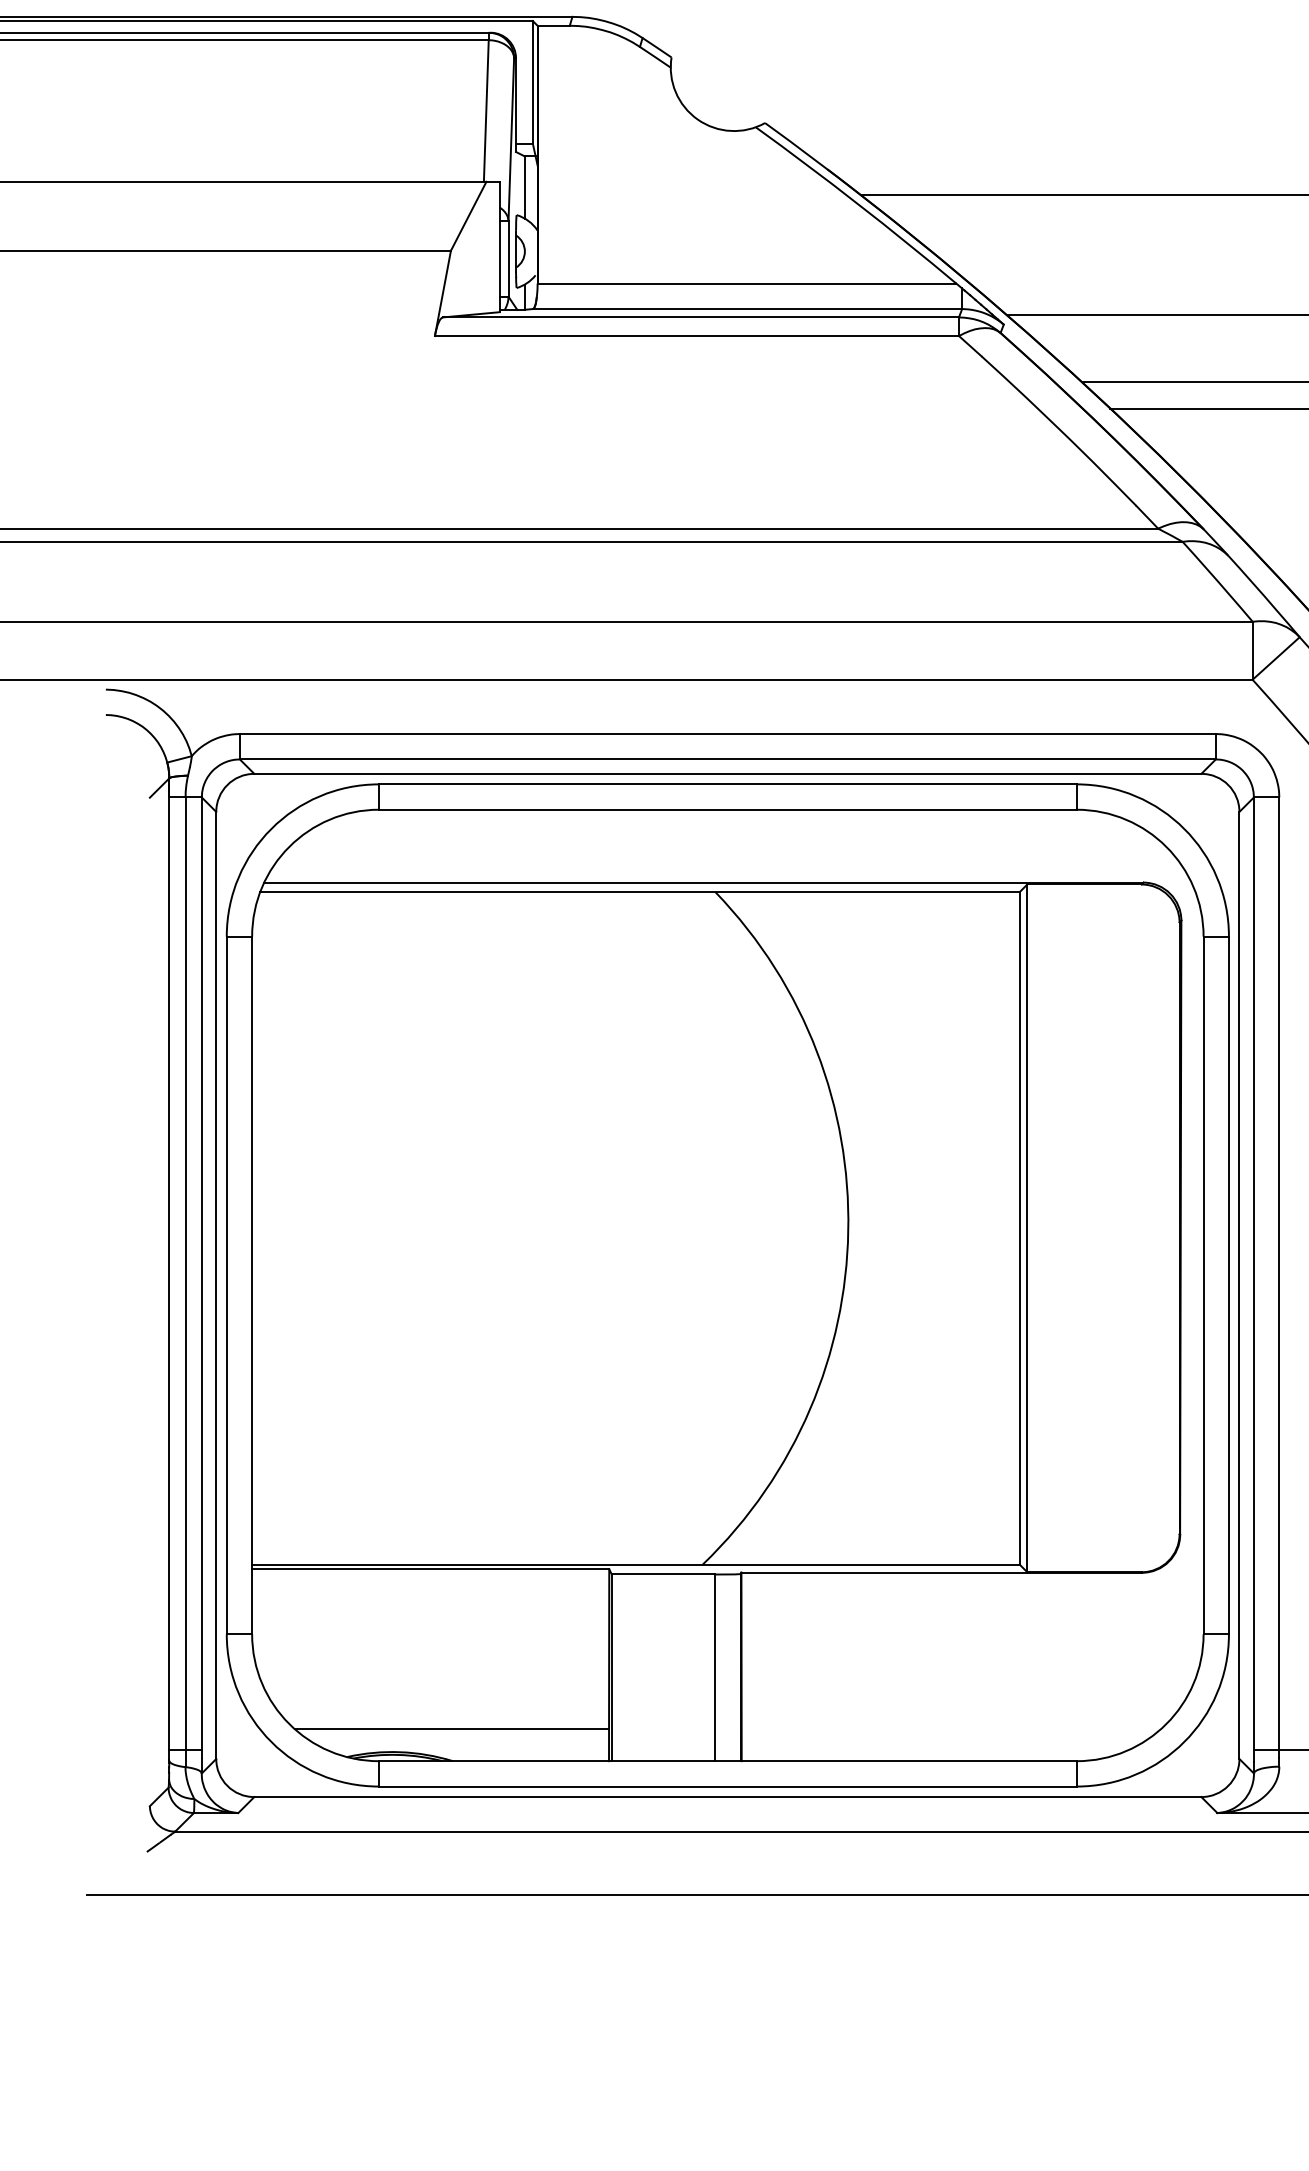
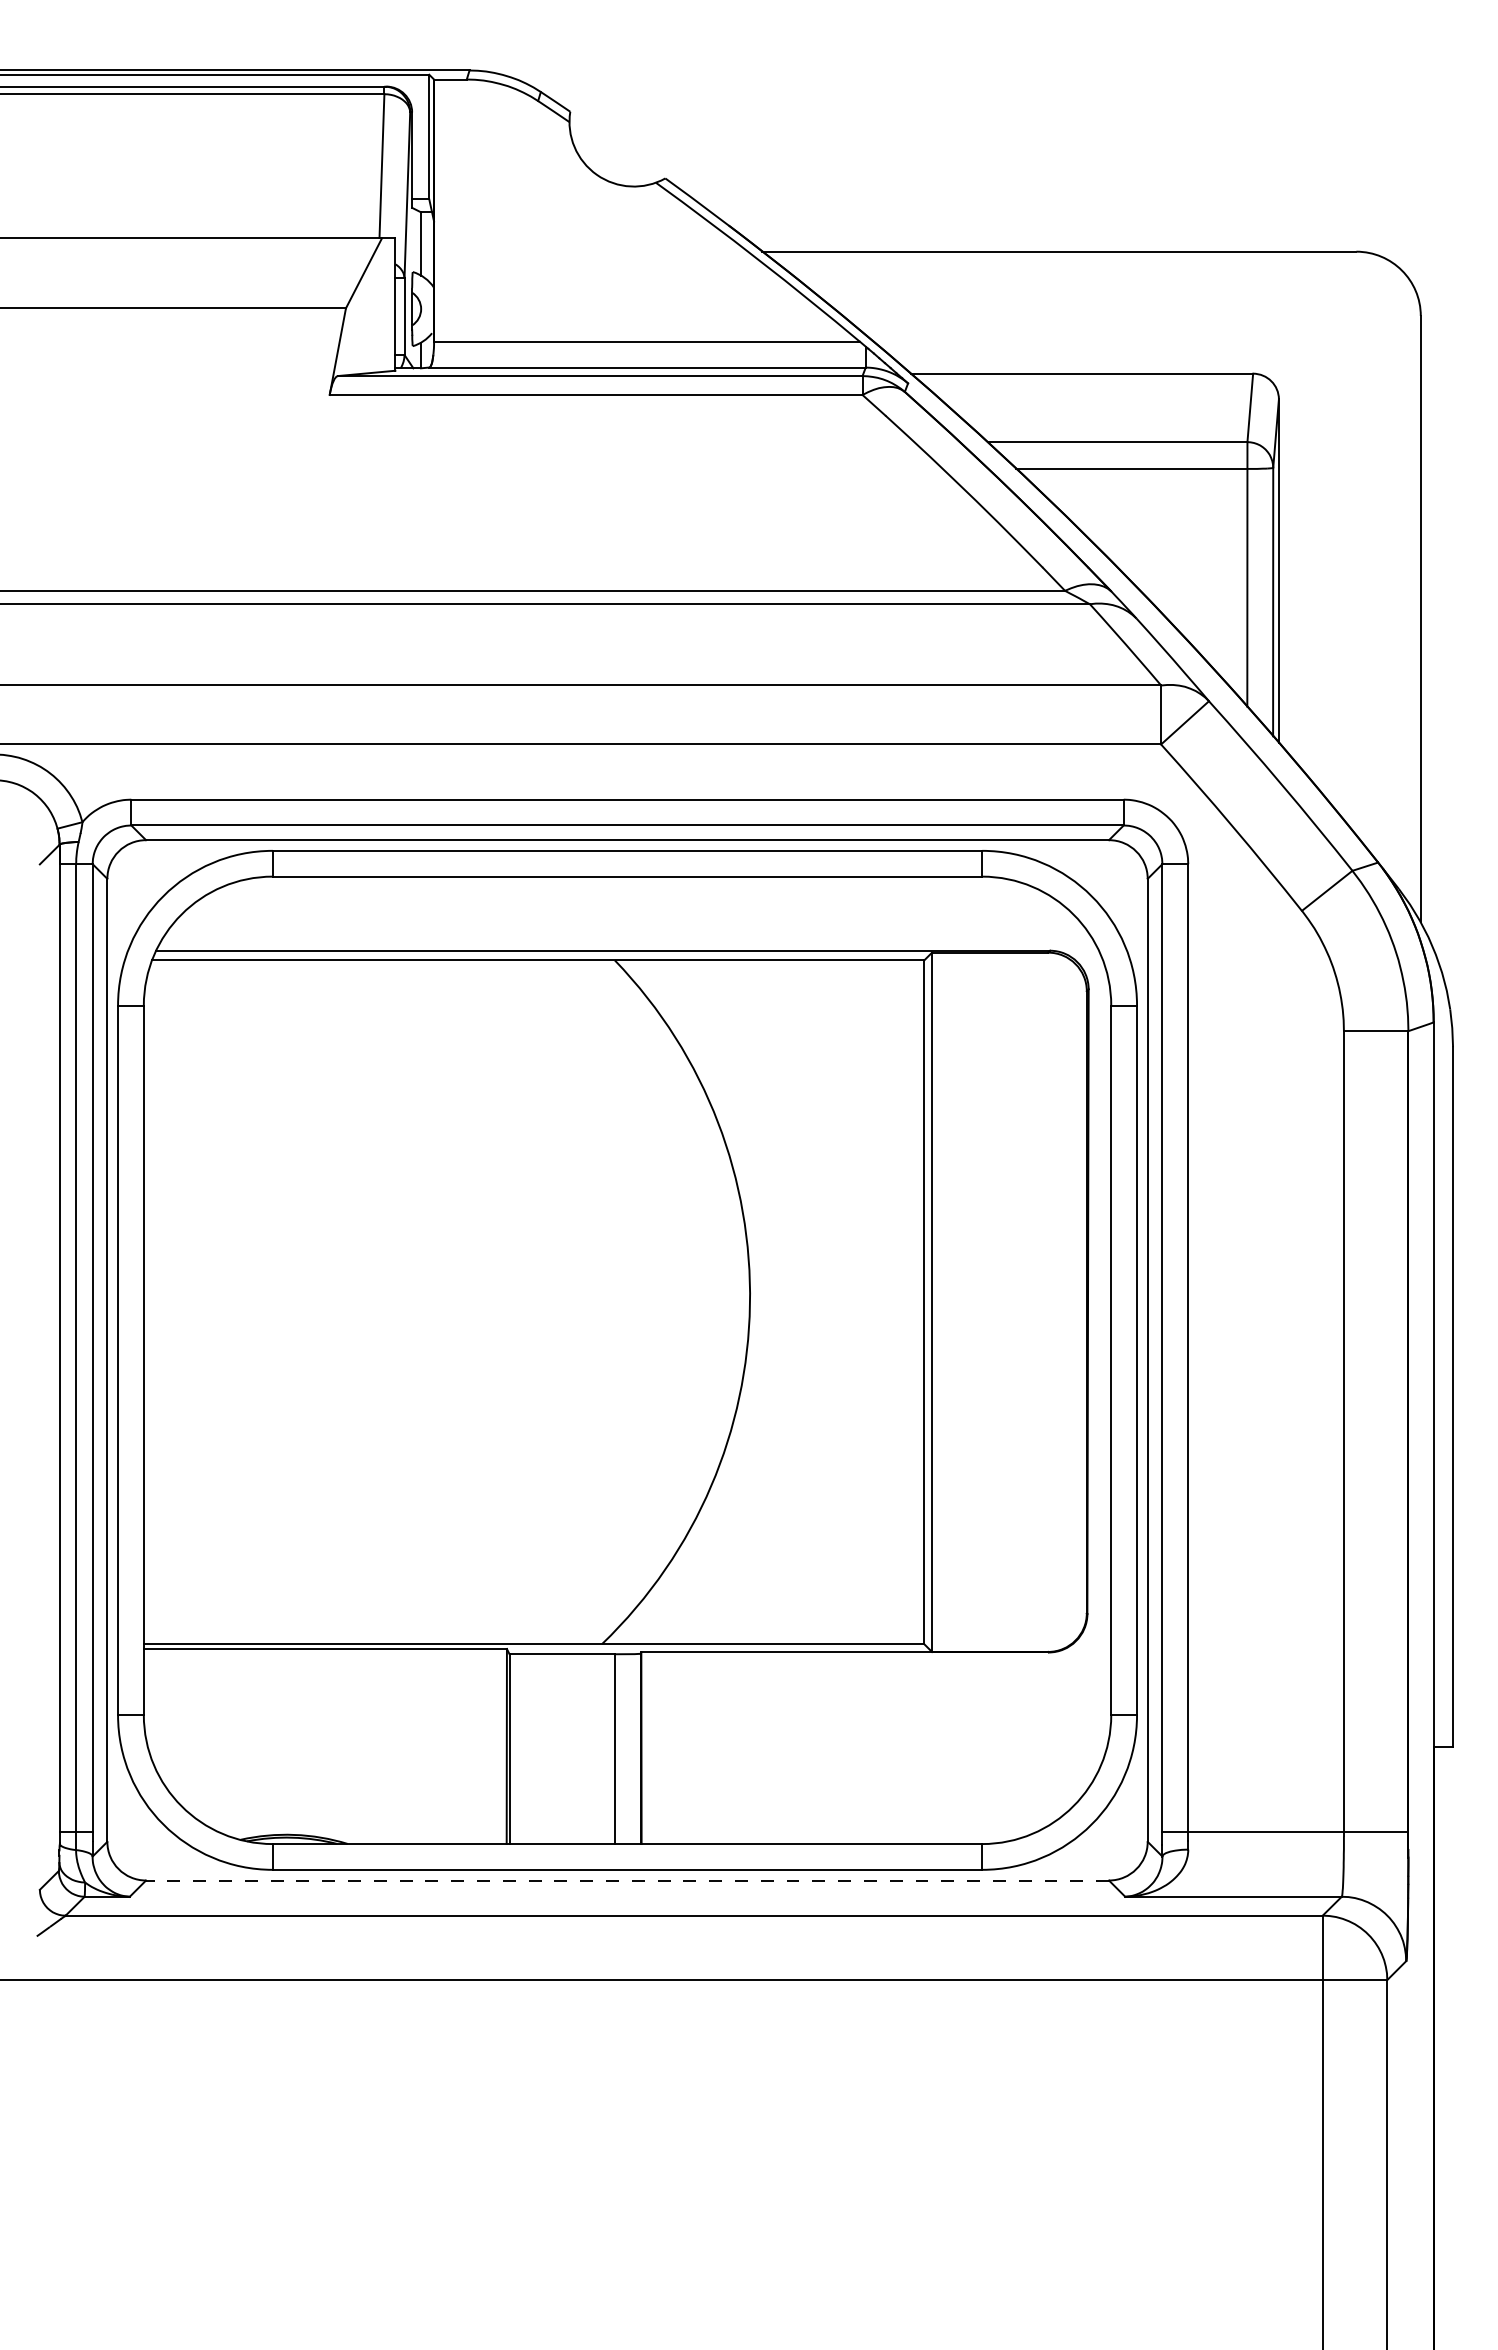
line: (451, 1729) -> (346, 1811), removed
line: (727, 1797) -> (627, 1880), solid -> dashed

